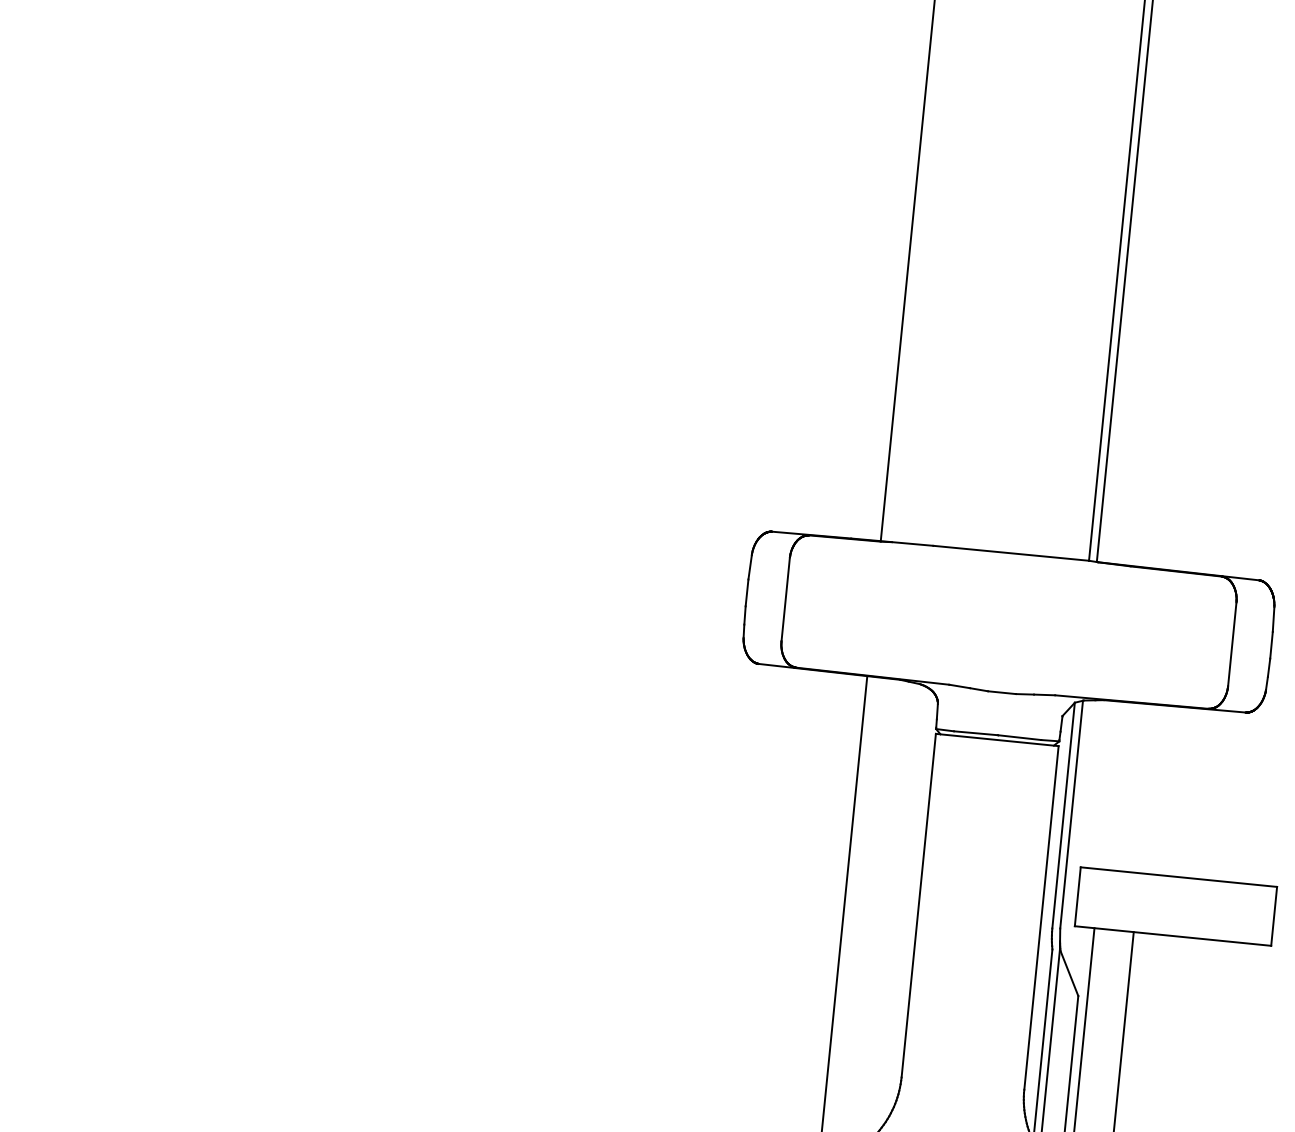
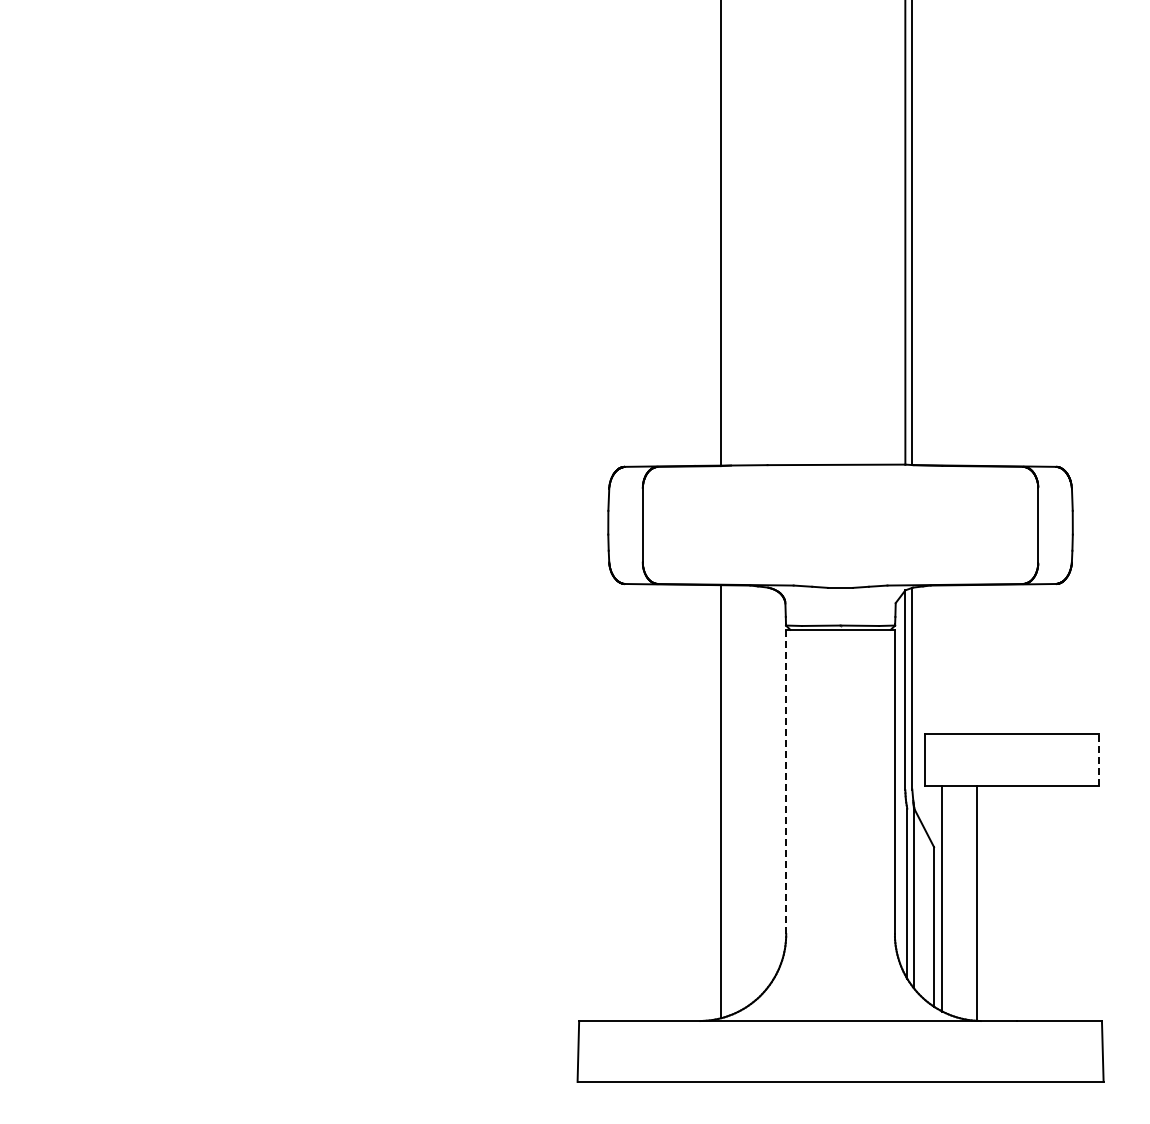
line: (918, 906) -> (786, 782), solid -> dashed
line: (1273, 915) -> (1098, 759), solid -> dashed

